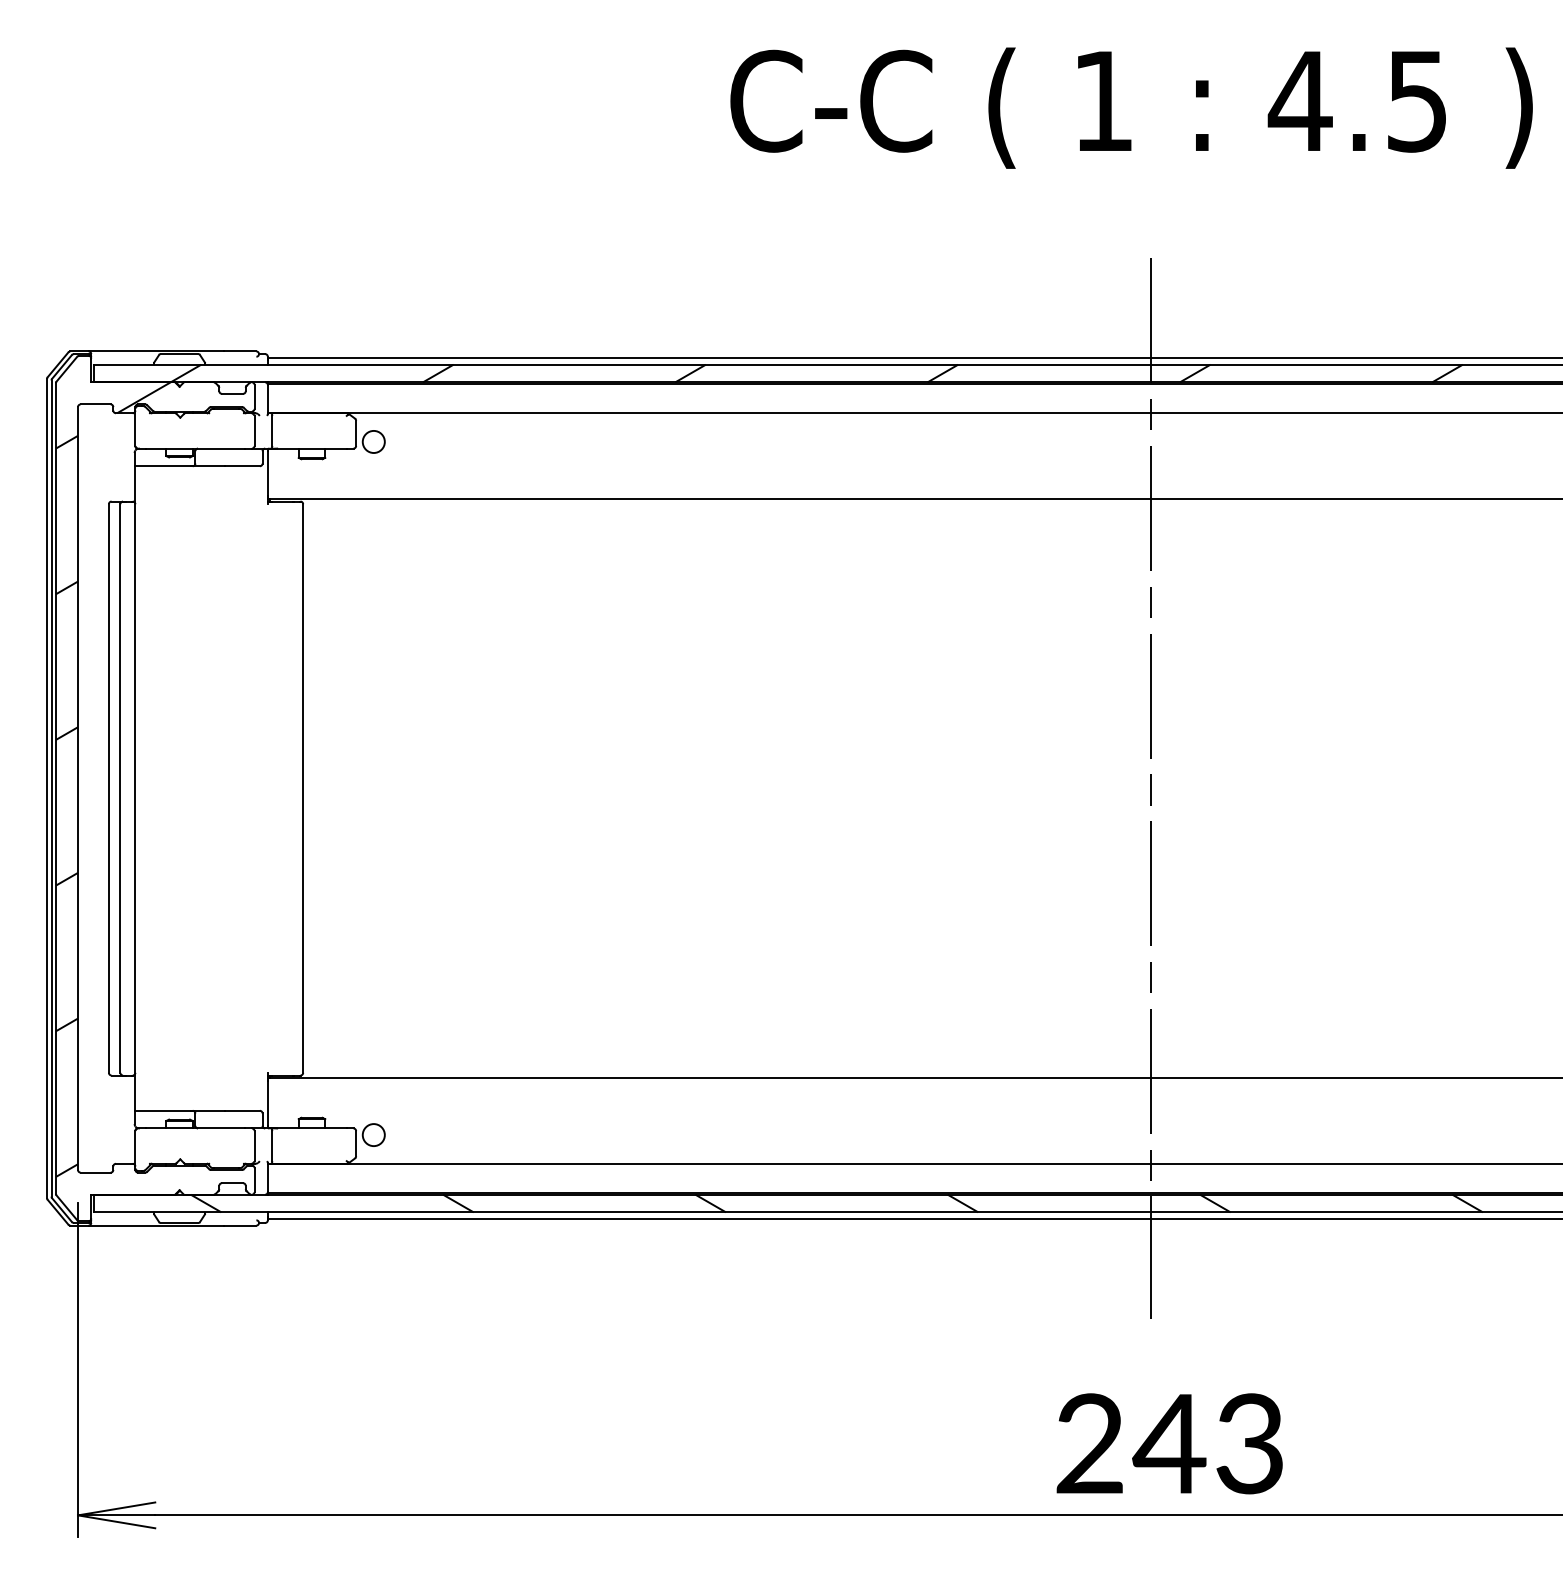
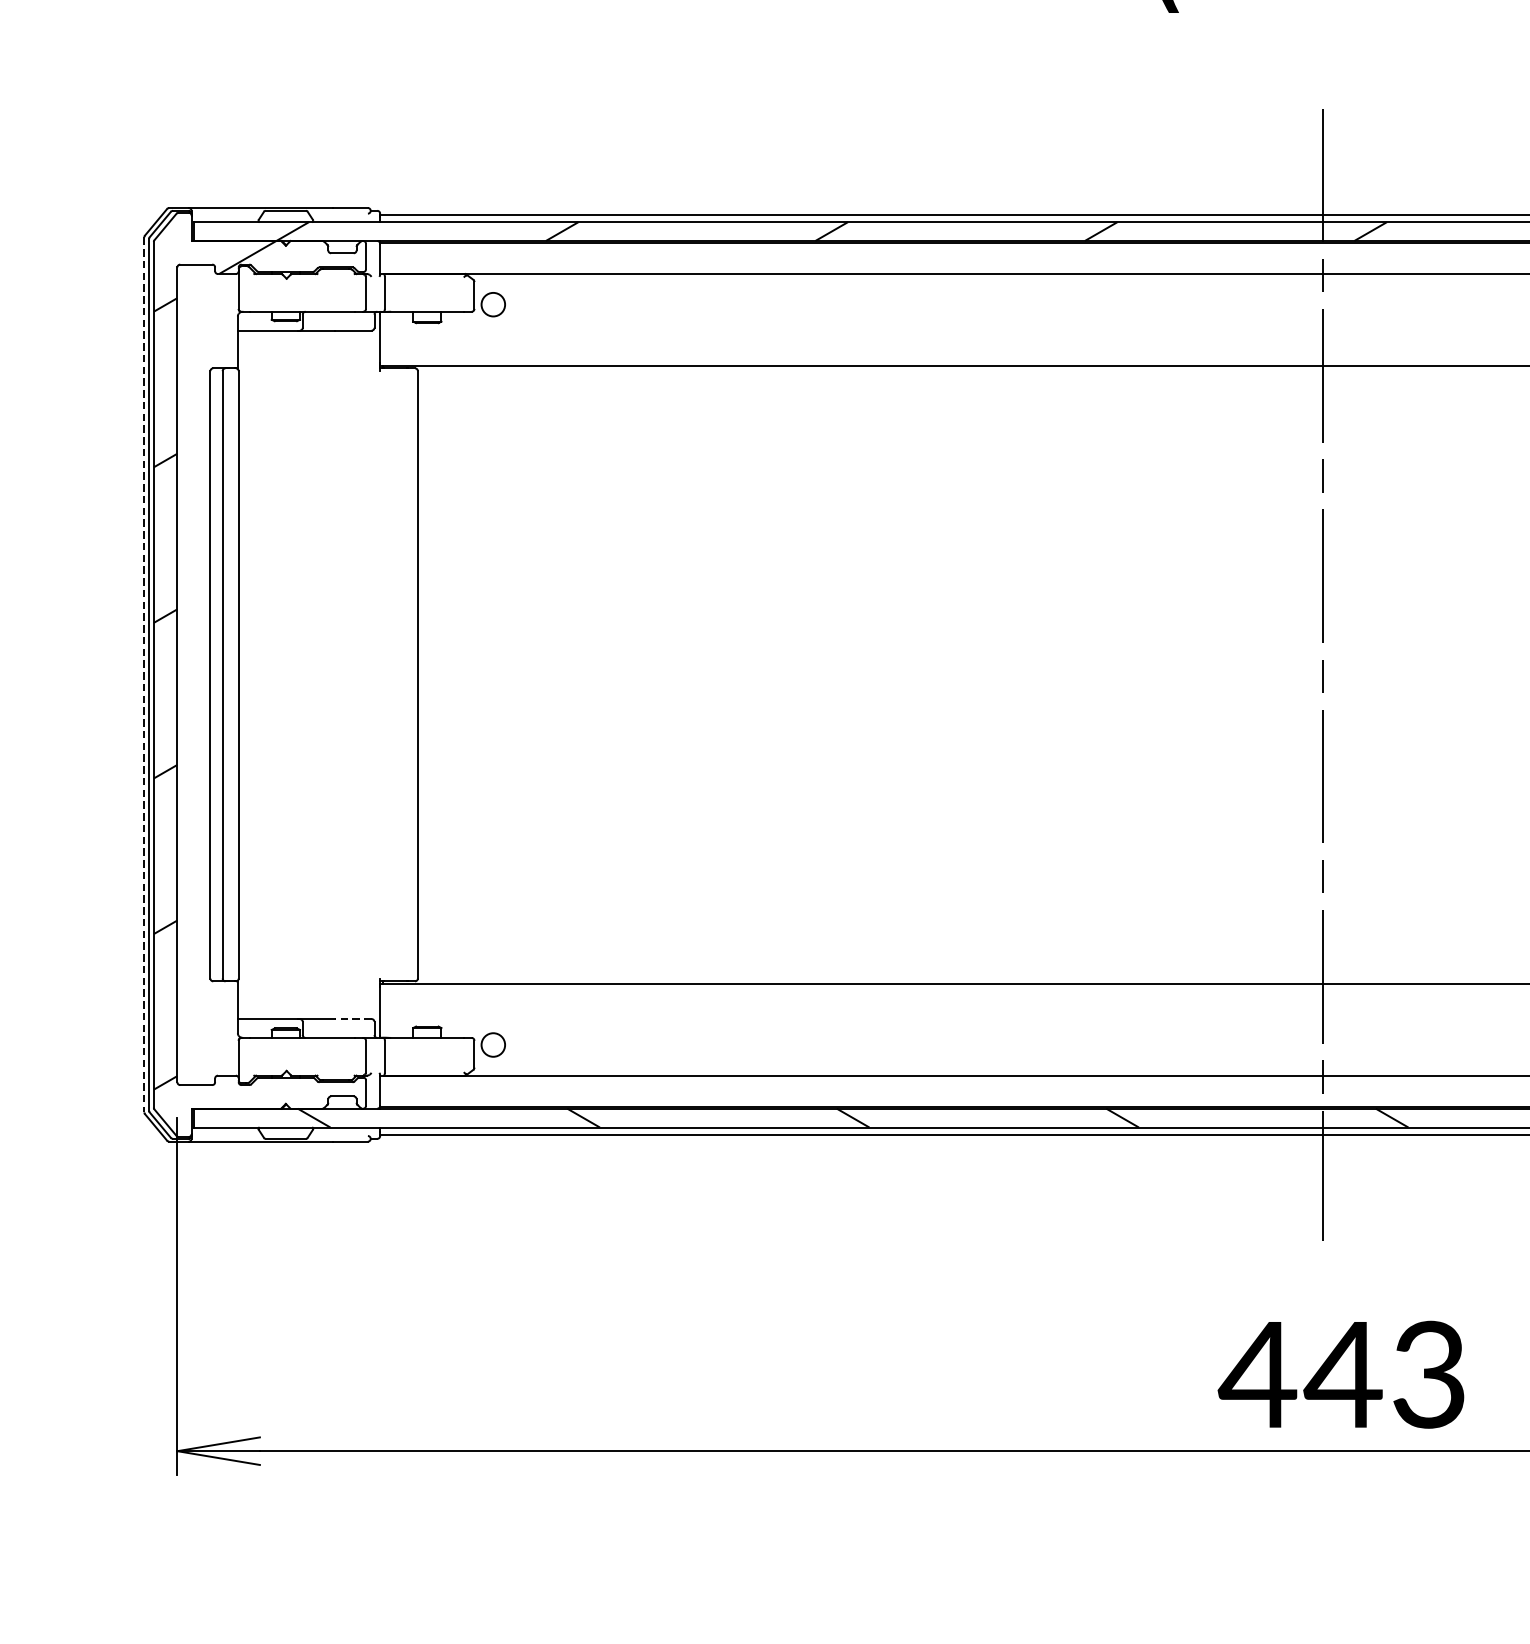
line: (47, 788) -> (144, 674), solid -> dashed
line: (242, 1110) -> (353, 1018), solid -> dashed
text: (1089, 1443) -> (1257, 1374), 243 -> 443

